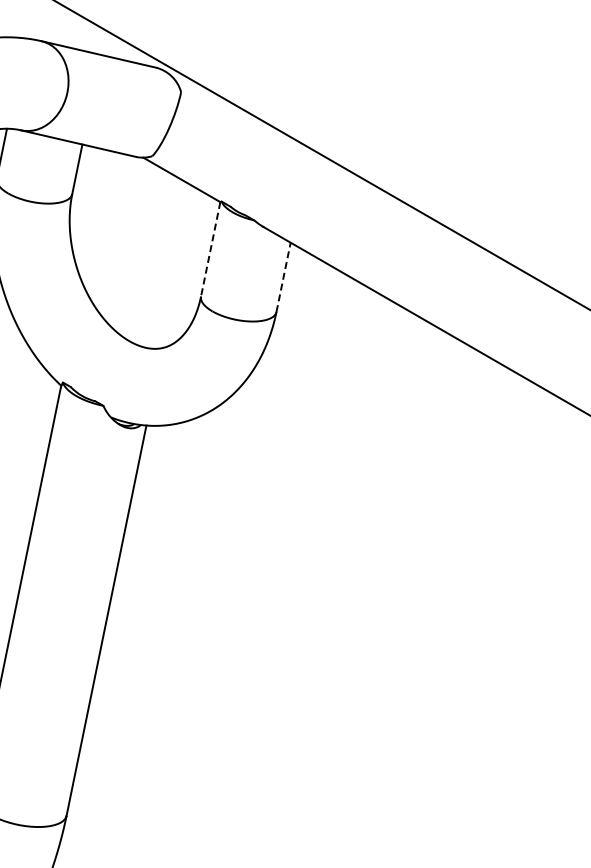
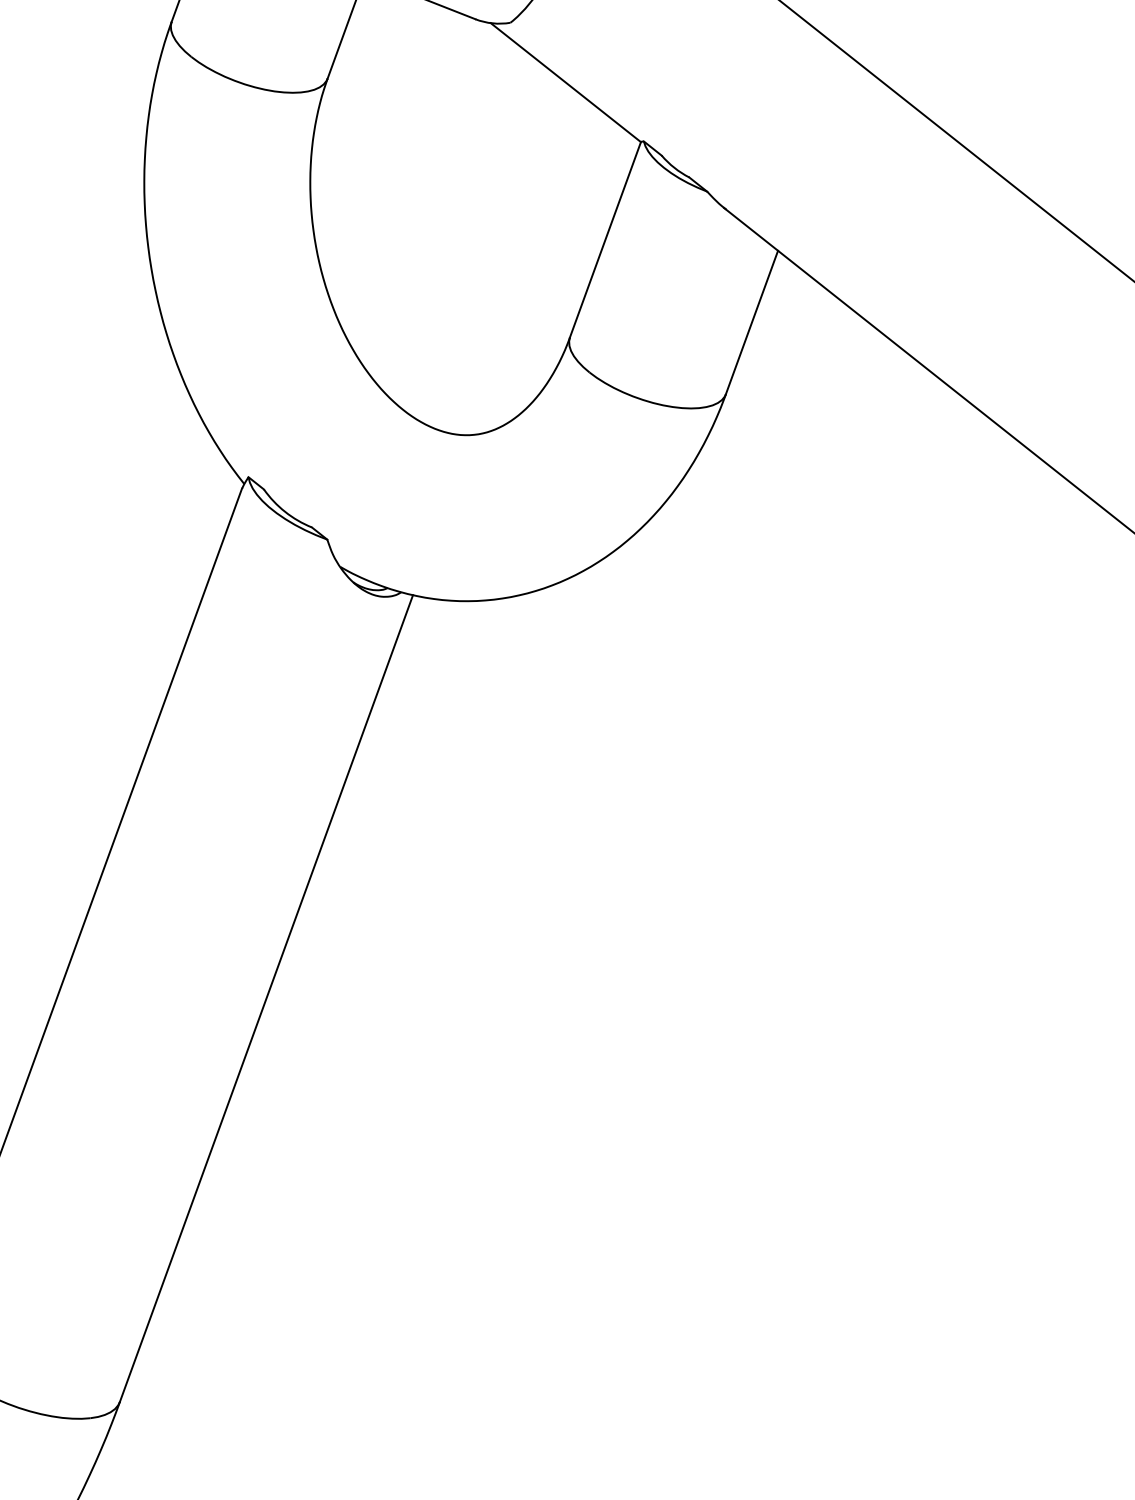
line: (210, 249) -> (604, 240), dashed -> solid
line: (283, 276) -> (752, 320), dashed -> solid

